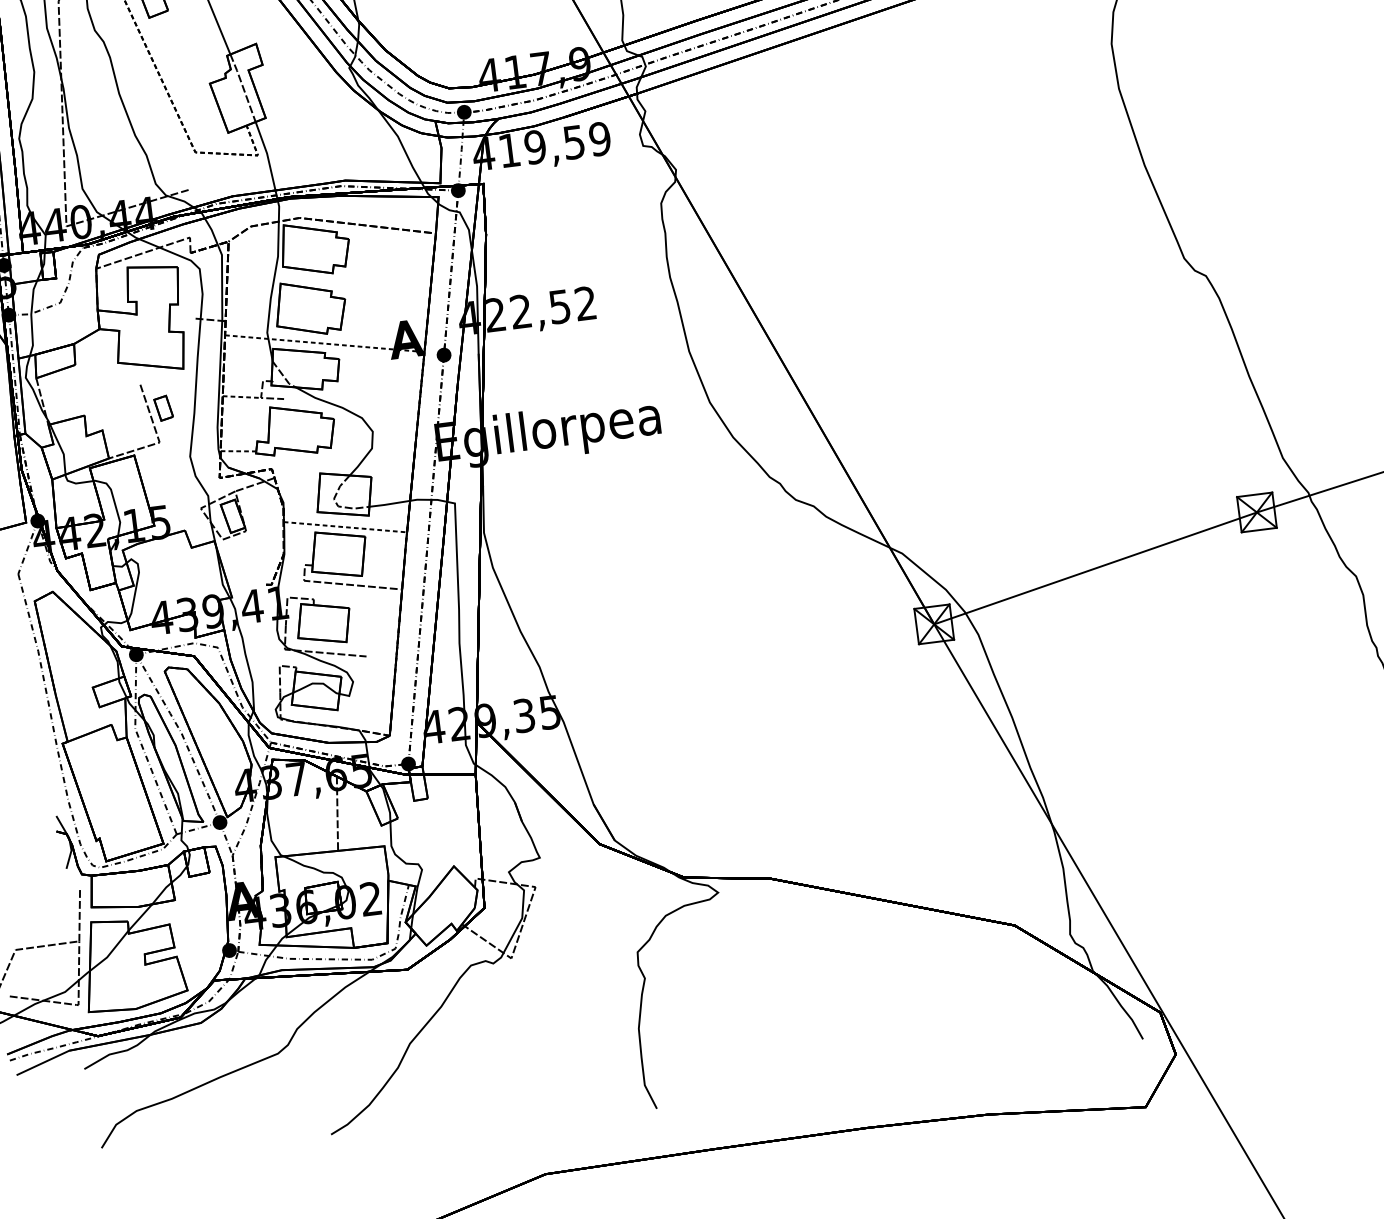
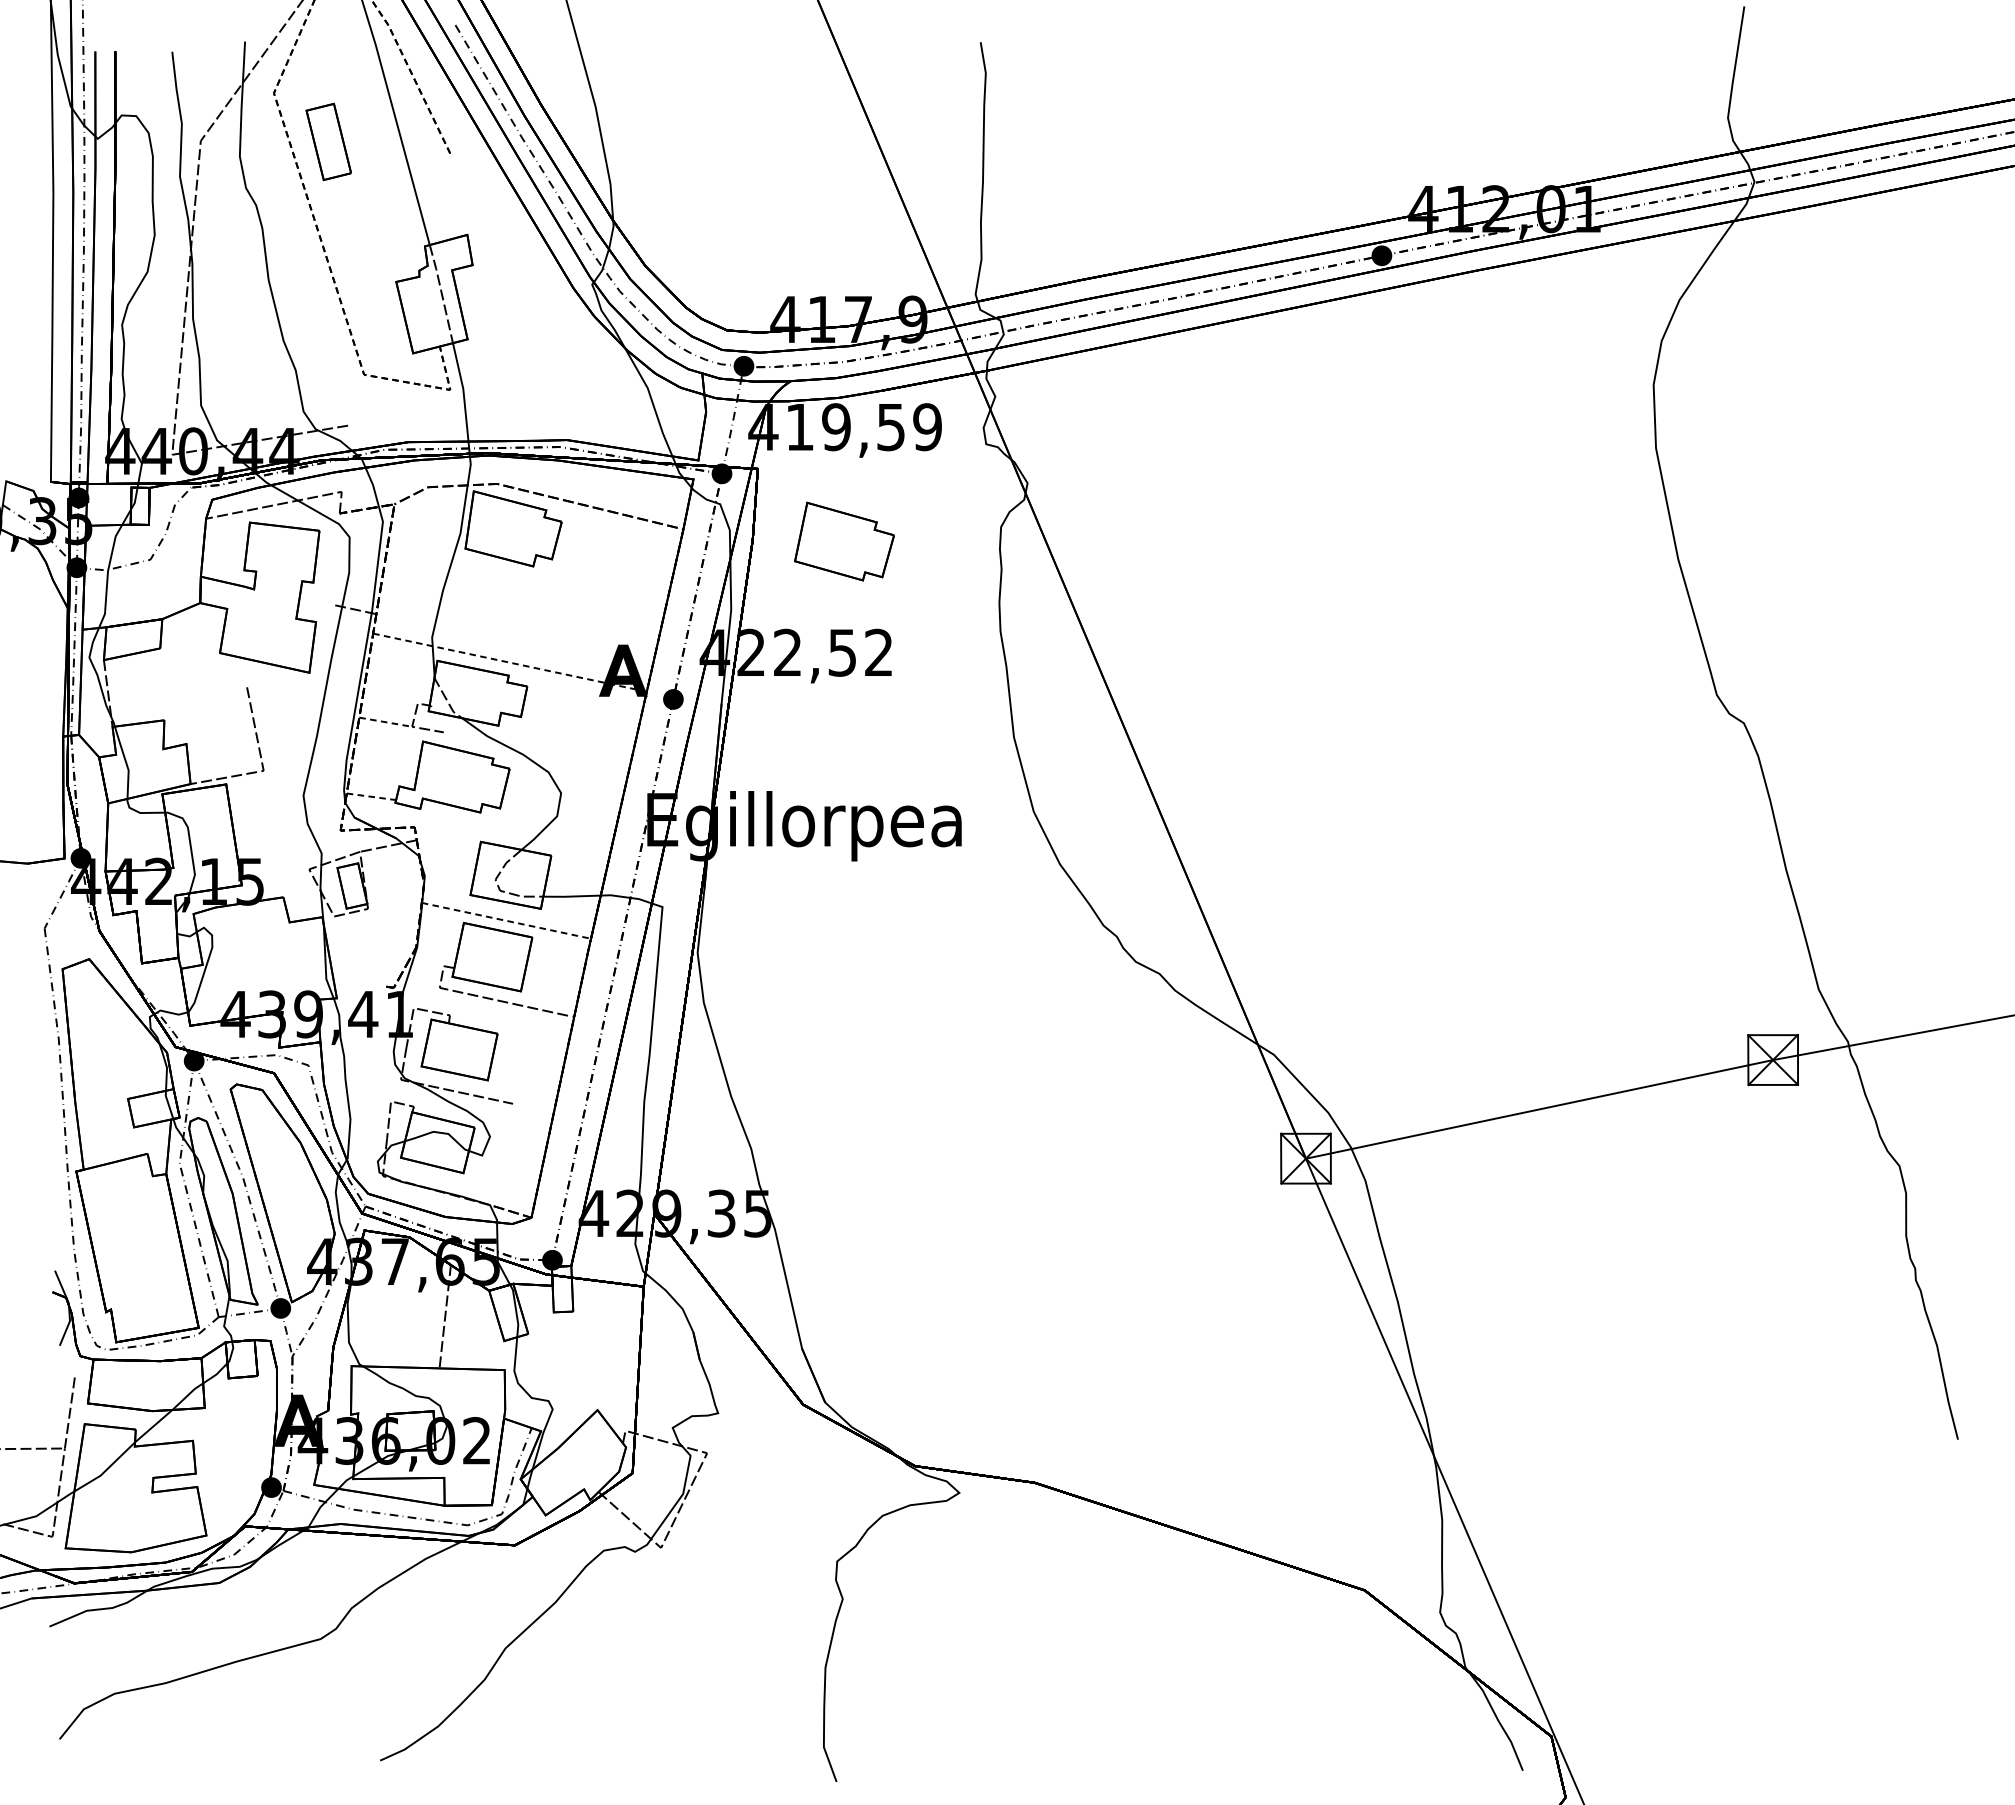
part: (310, 307) -> (844, 541), moved
part: (163, 407) -> (274, 723), removed

